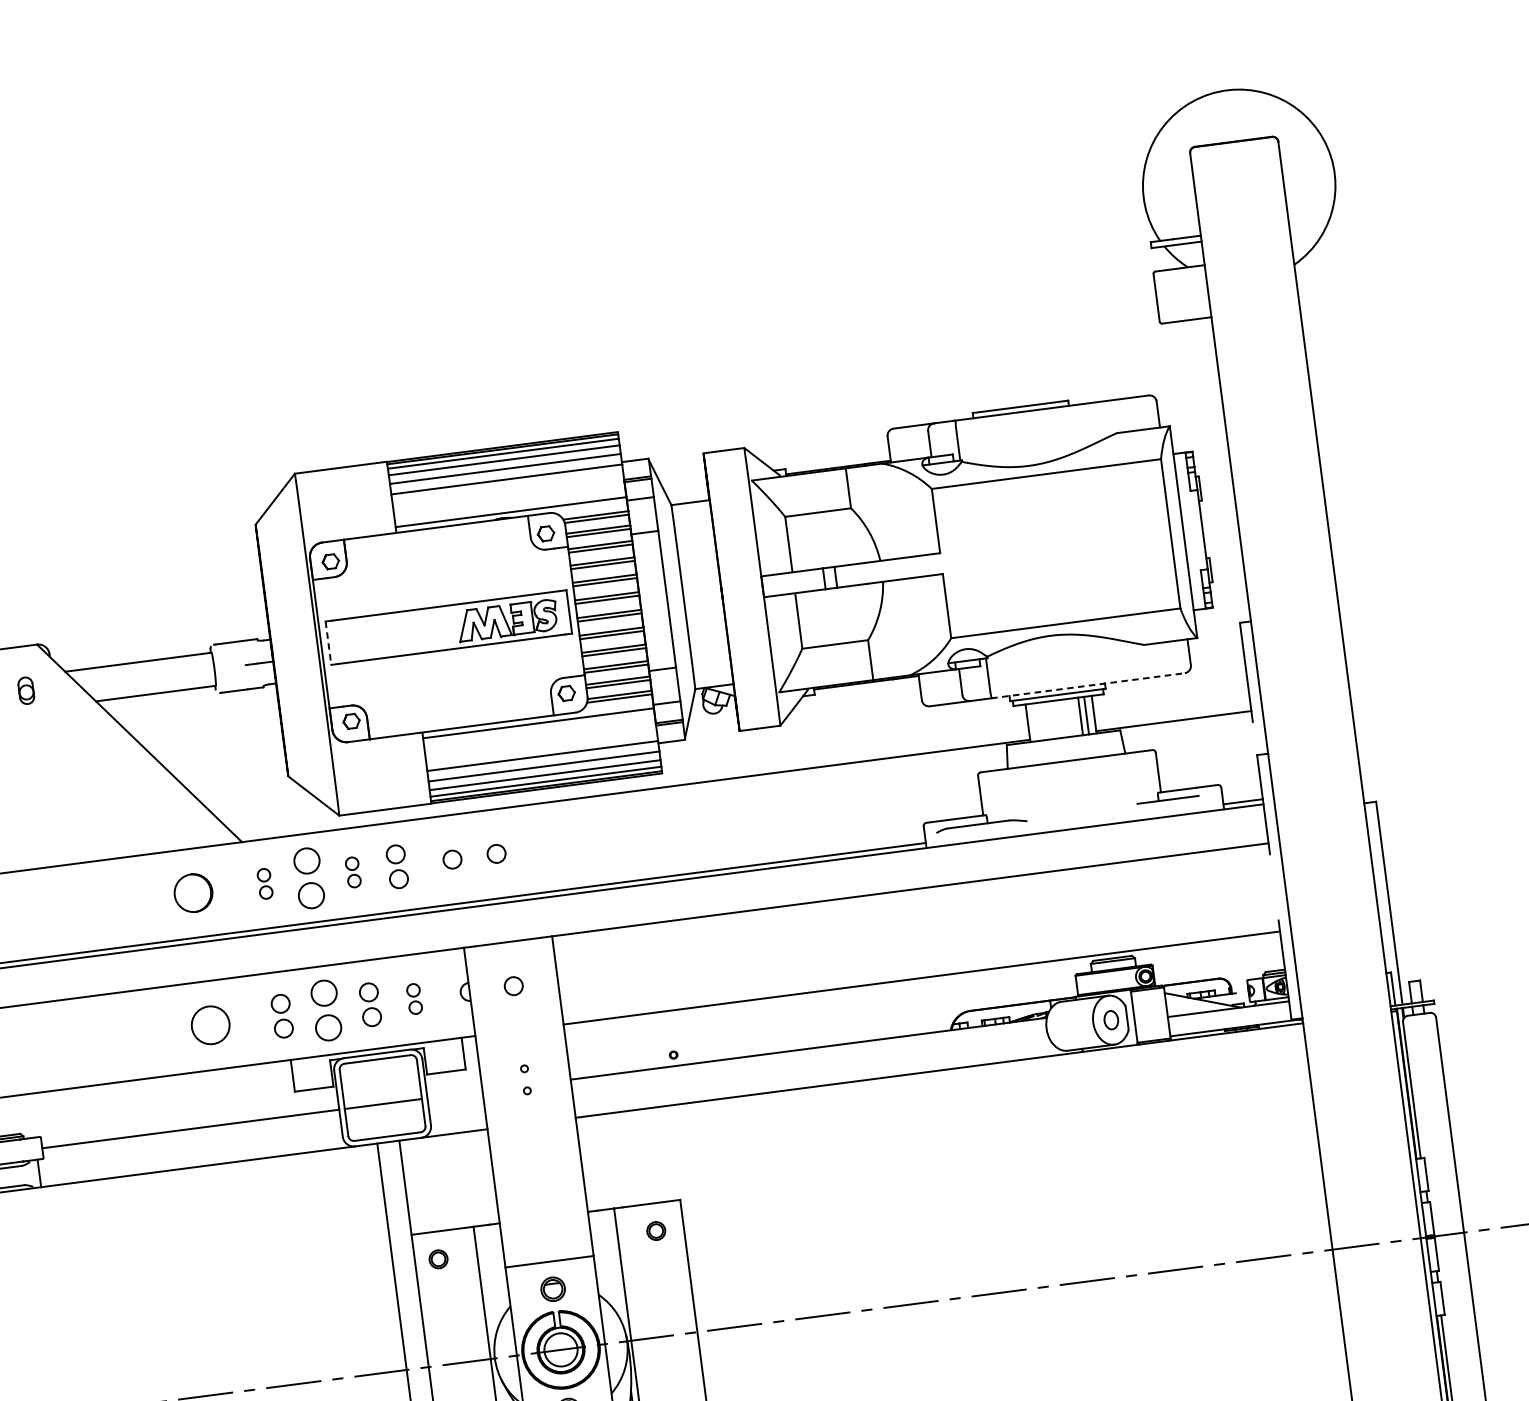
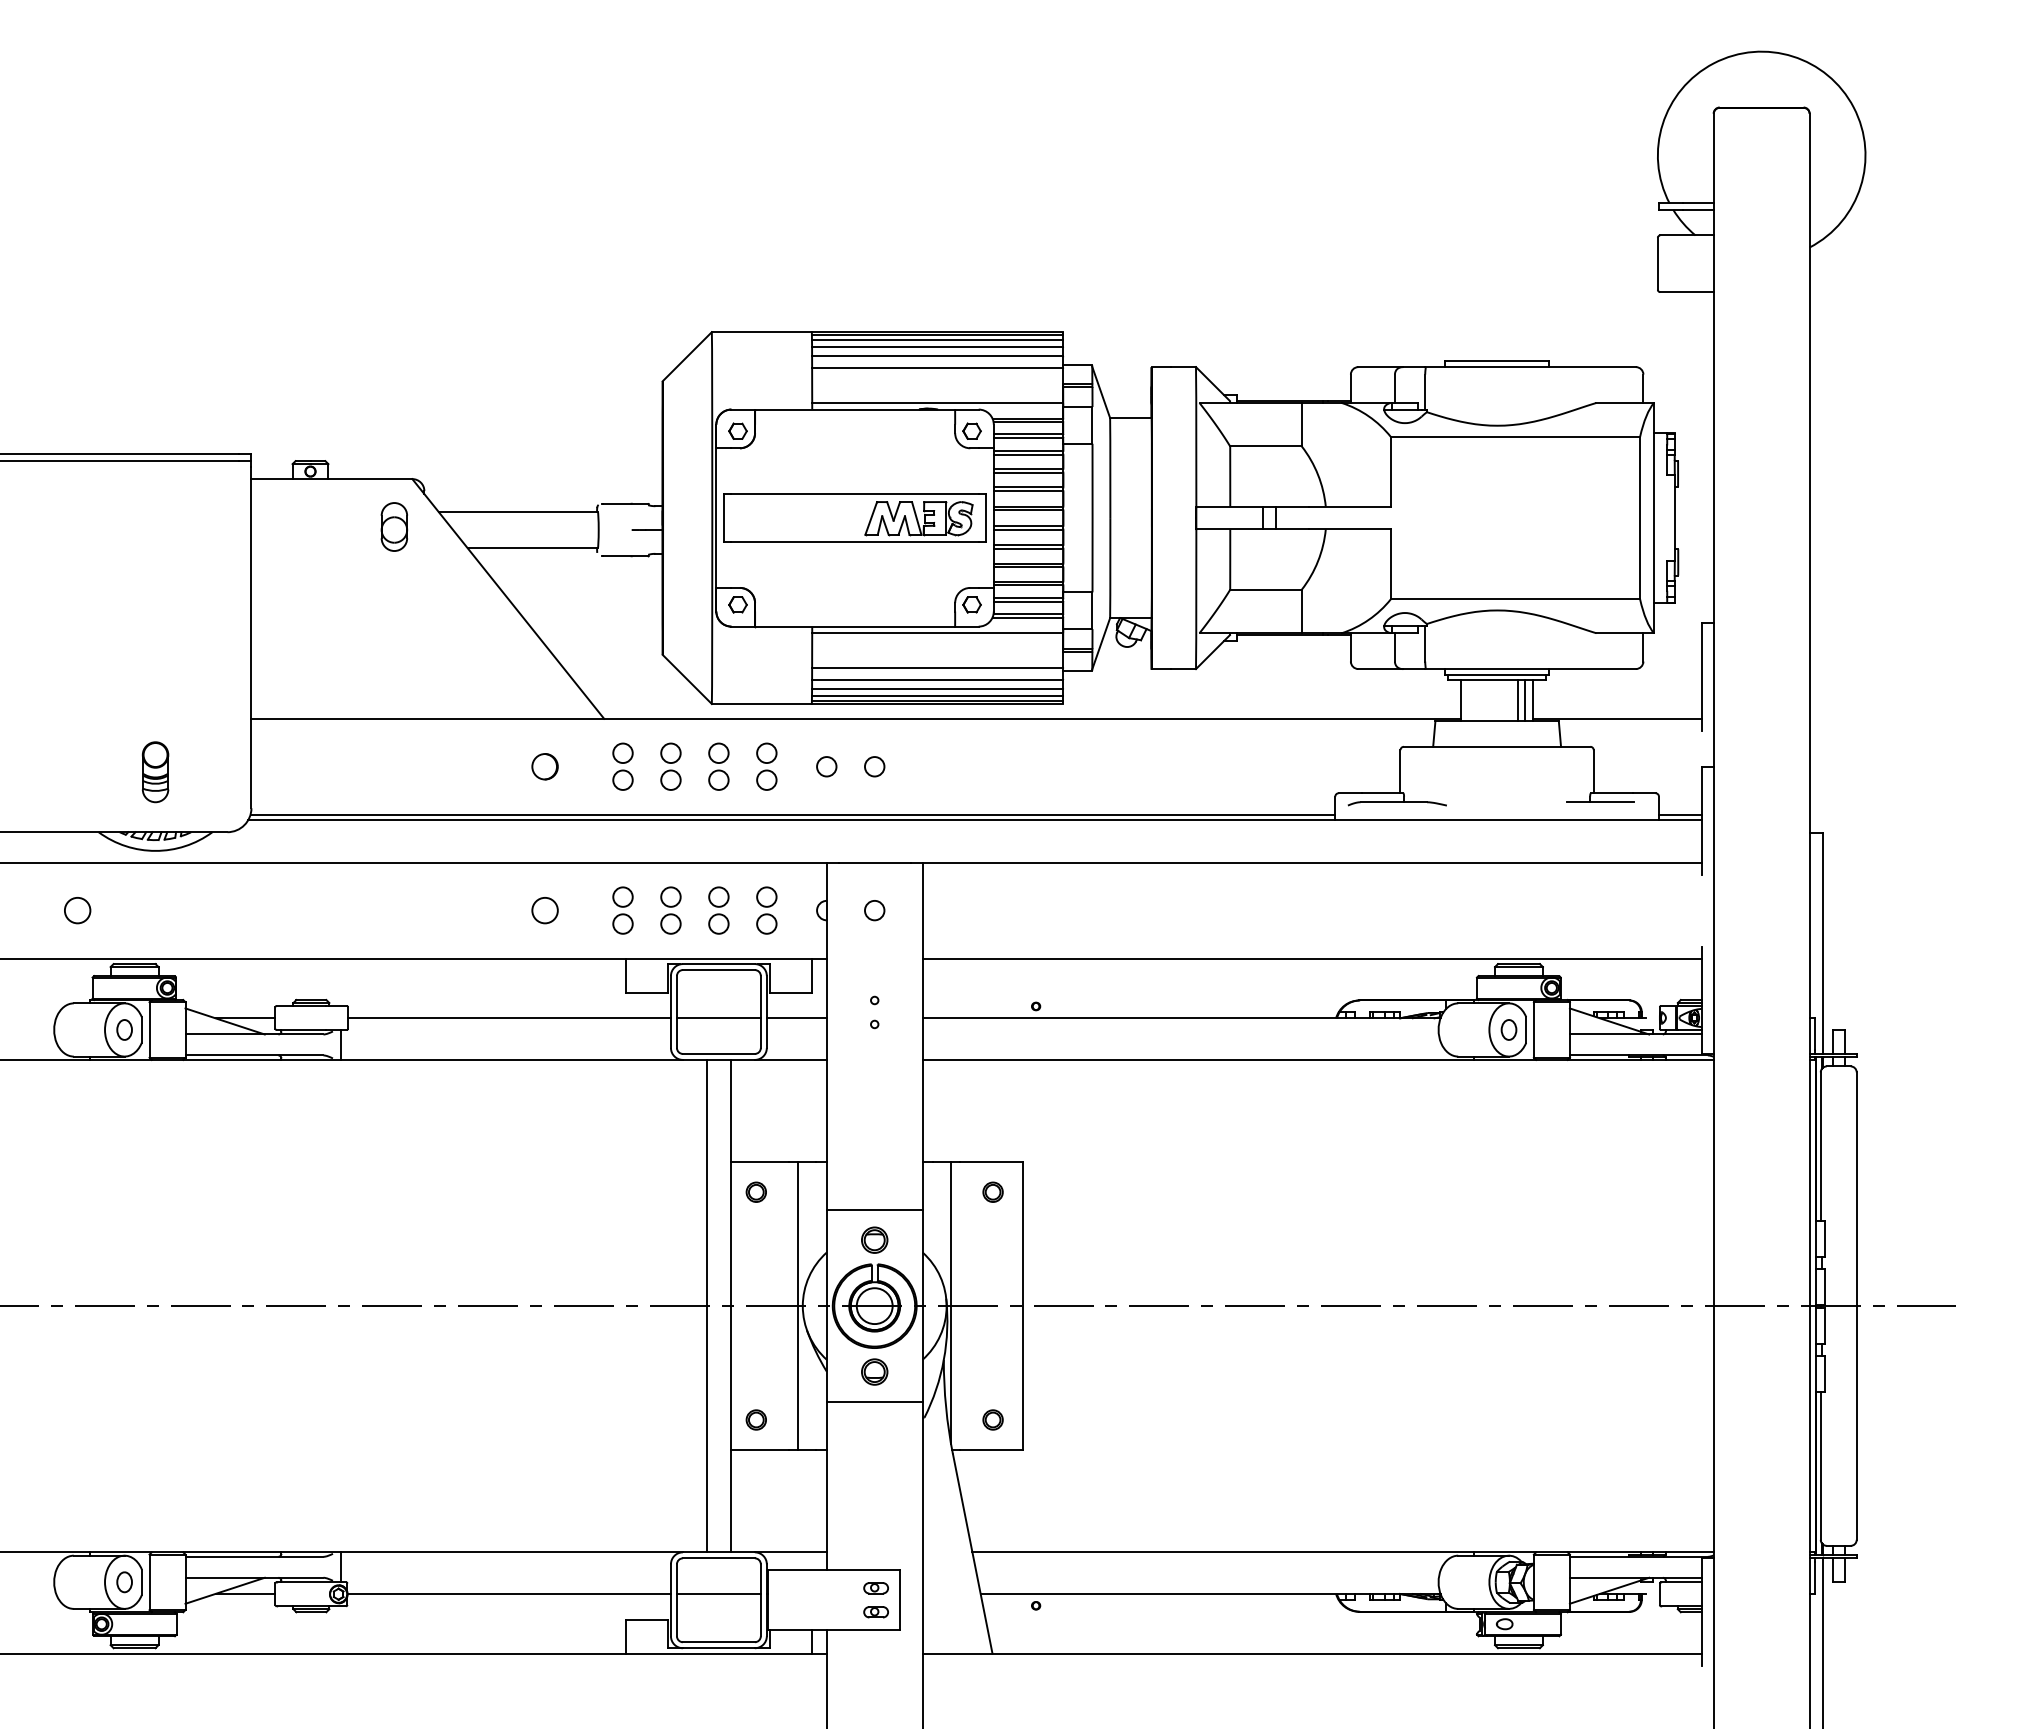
line: (328, 643) -> (724, 518), dashed -> solid
line: (1088, 686) -> (1531, 669), dashed -> solid
part: (26, 690) -> (394, 526), size x1.67
part: (352, 872) -> (718, 766), size x1.43
part: (308, 878) -> (670, 766), size x0.71
part: (264, 883) -> (622, 766), size x1.43
circle: (192, 893) -> (544, 766), size x0.62
part: (414, 999) -> (766, 910), size x1.43
part: (325, 1010) -> (670, 910), size x0.71
circle: (210, 1025) -> (544, 910), size x0.62
line: (454, 1094) -> (796, 1018), added

